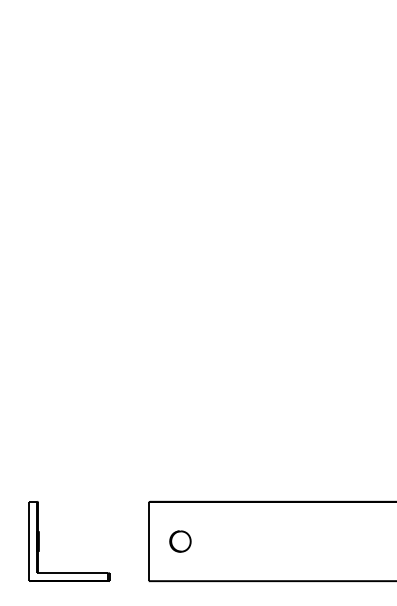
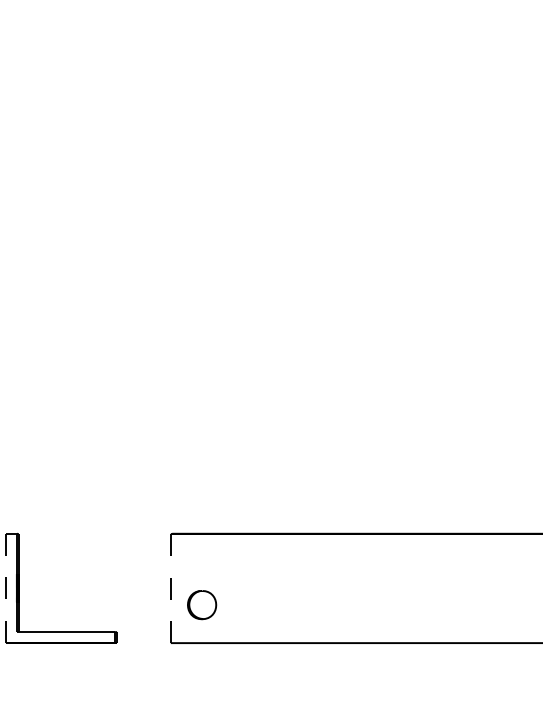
line: (29, 541) -> (6, 588), solid -> dashed
line: (148, 541) -> (170, 588), solid -> dashed
part: (180, 541) -> (202, 604), moved

